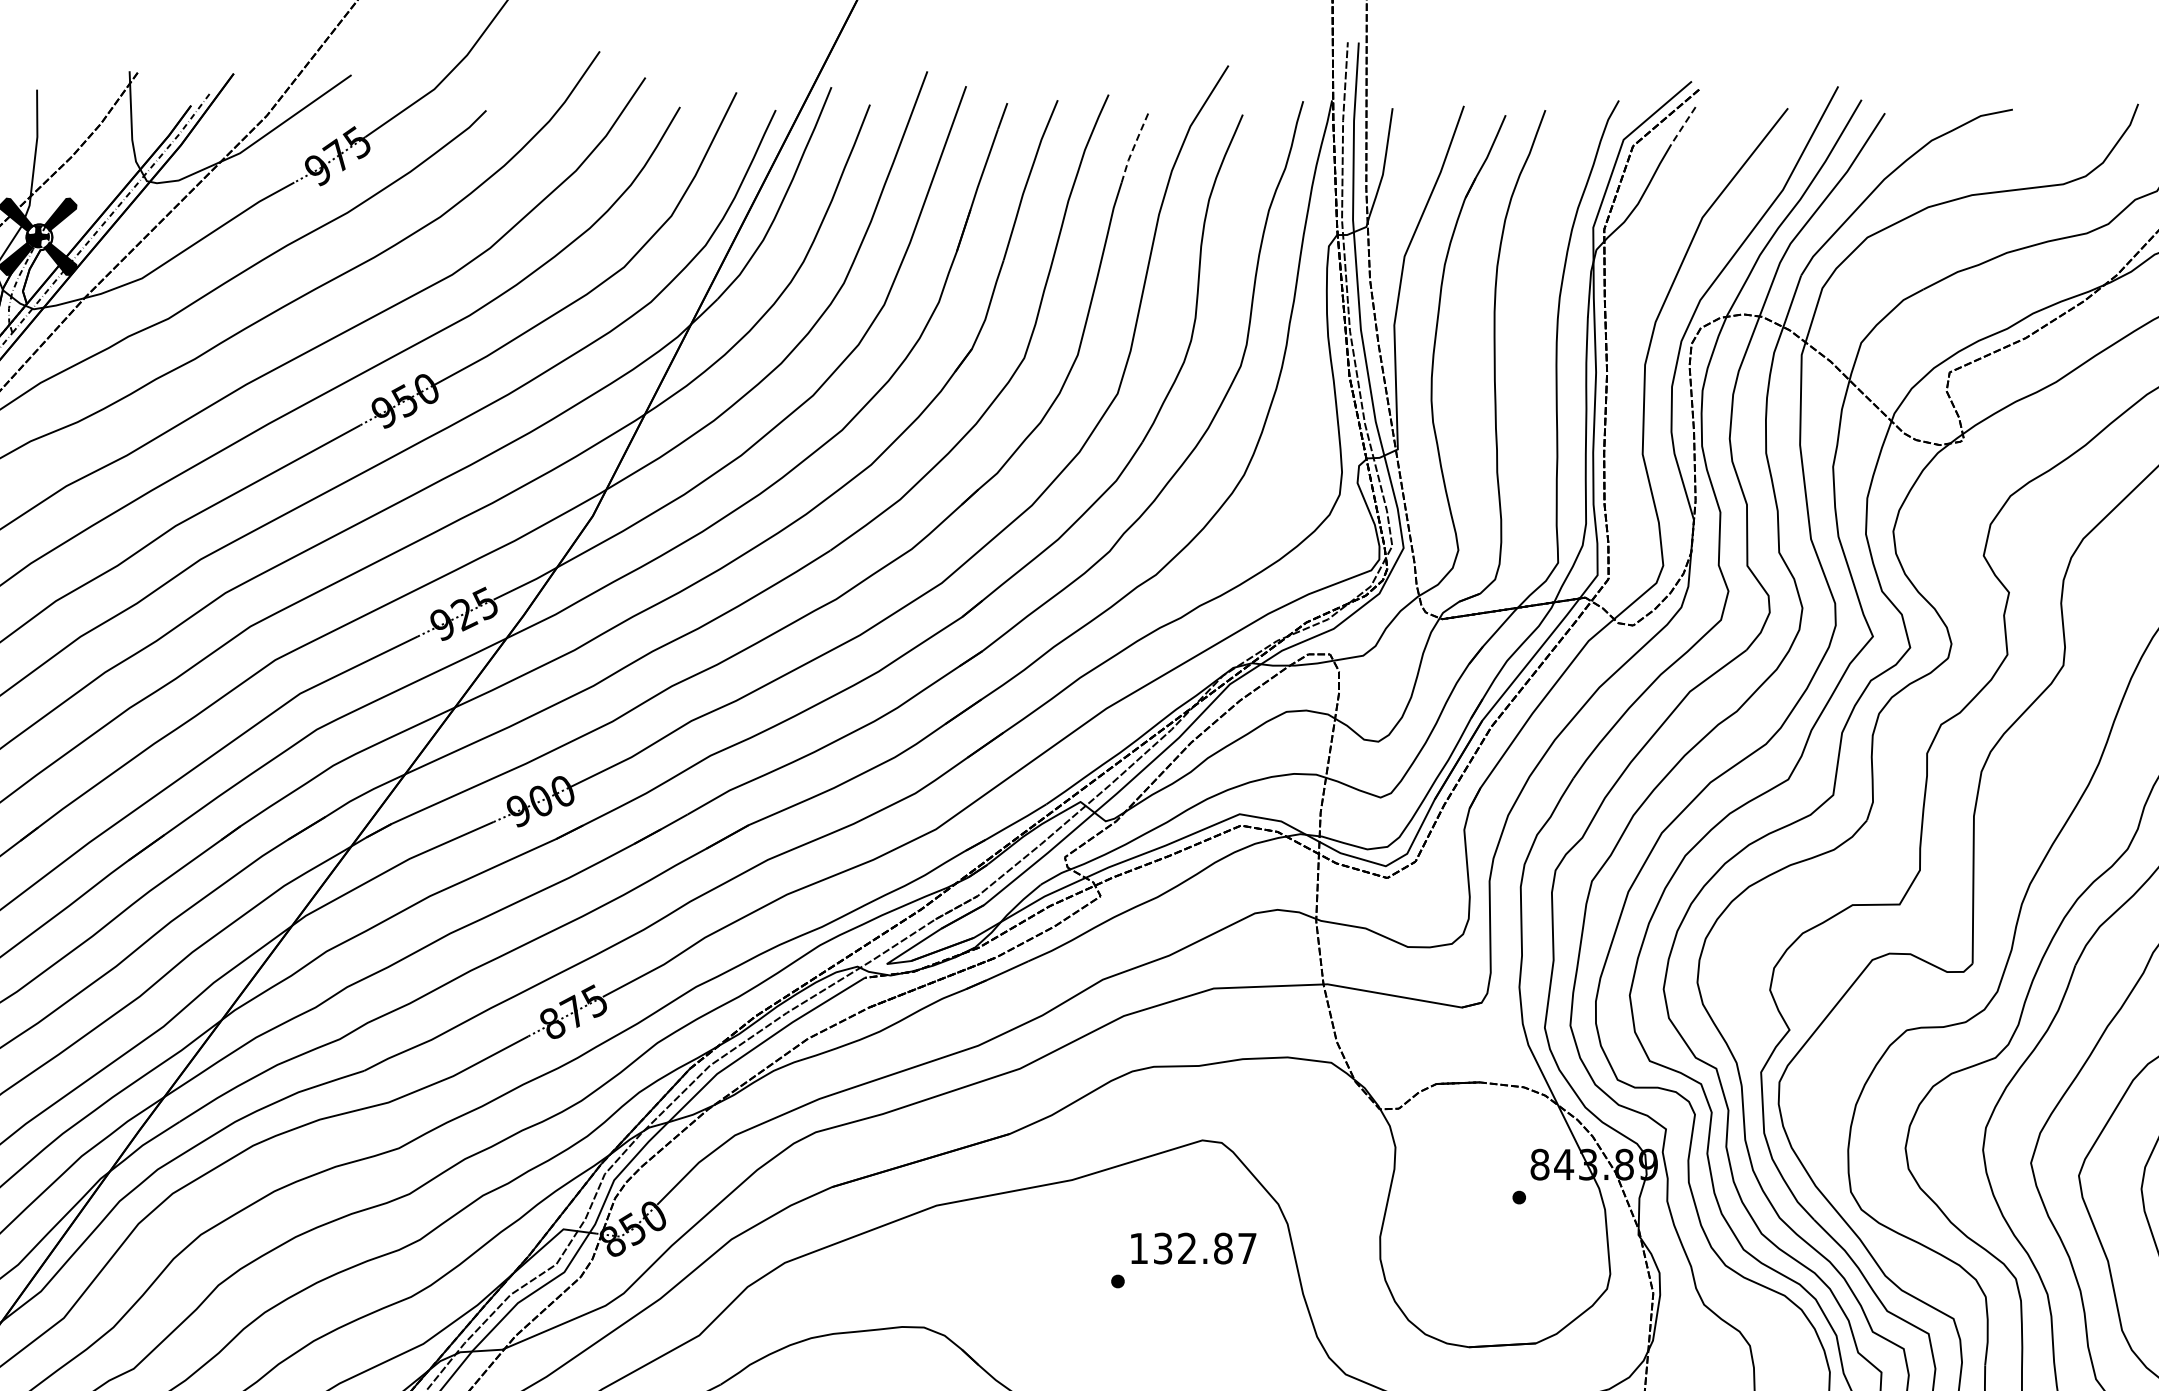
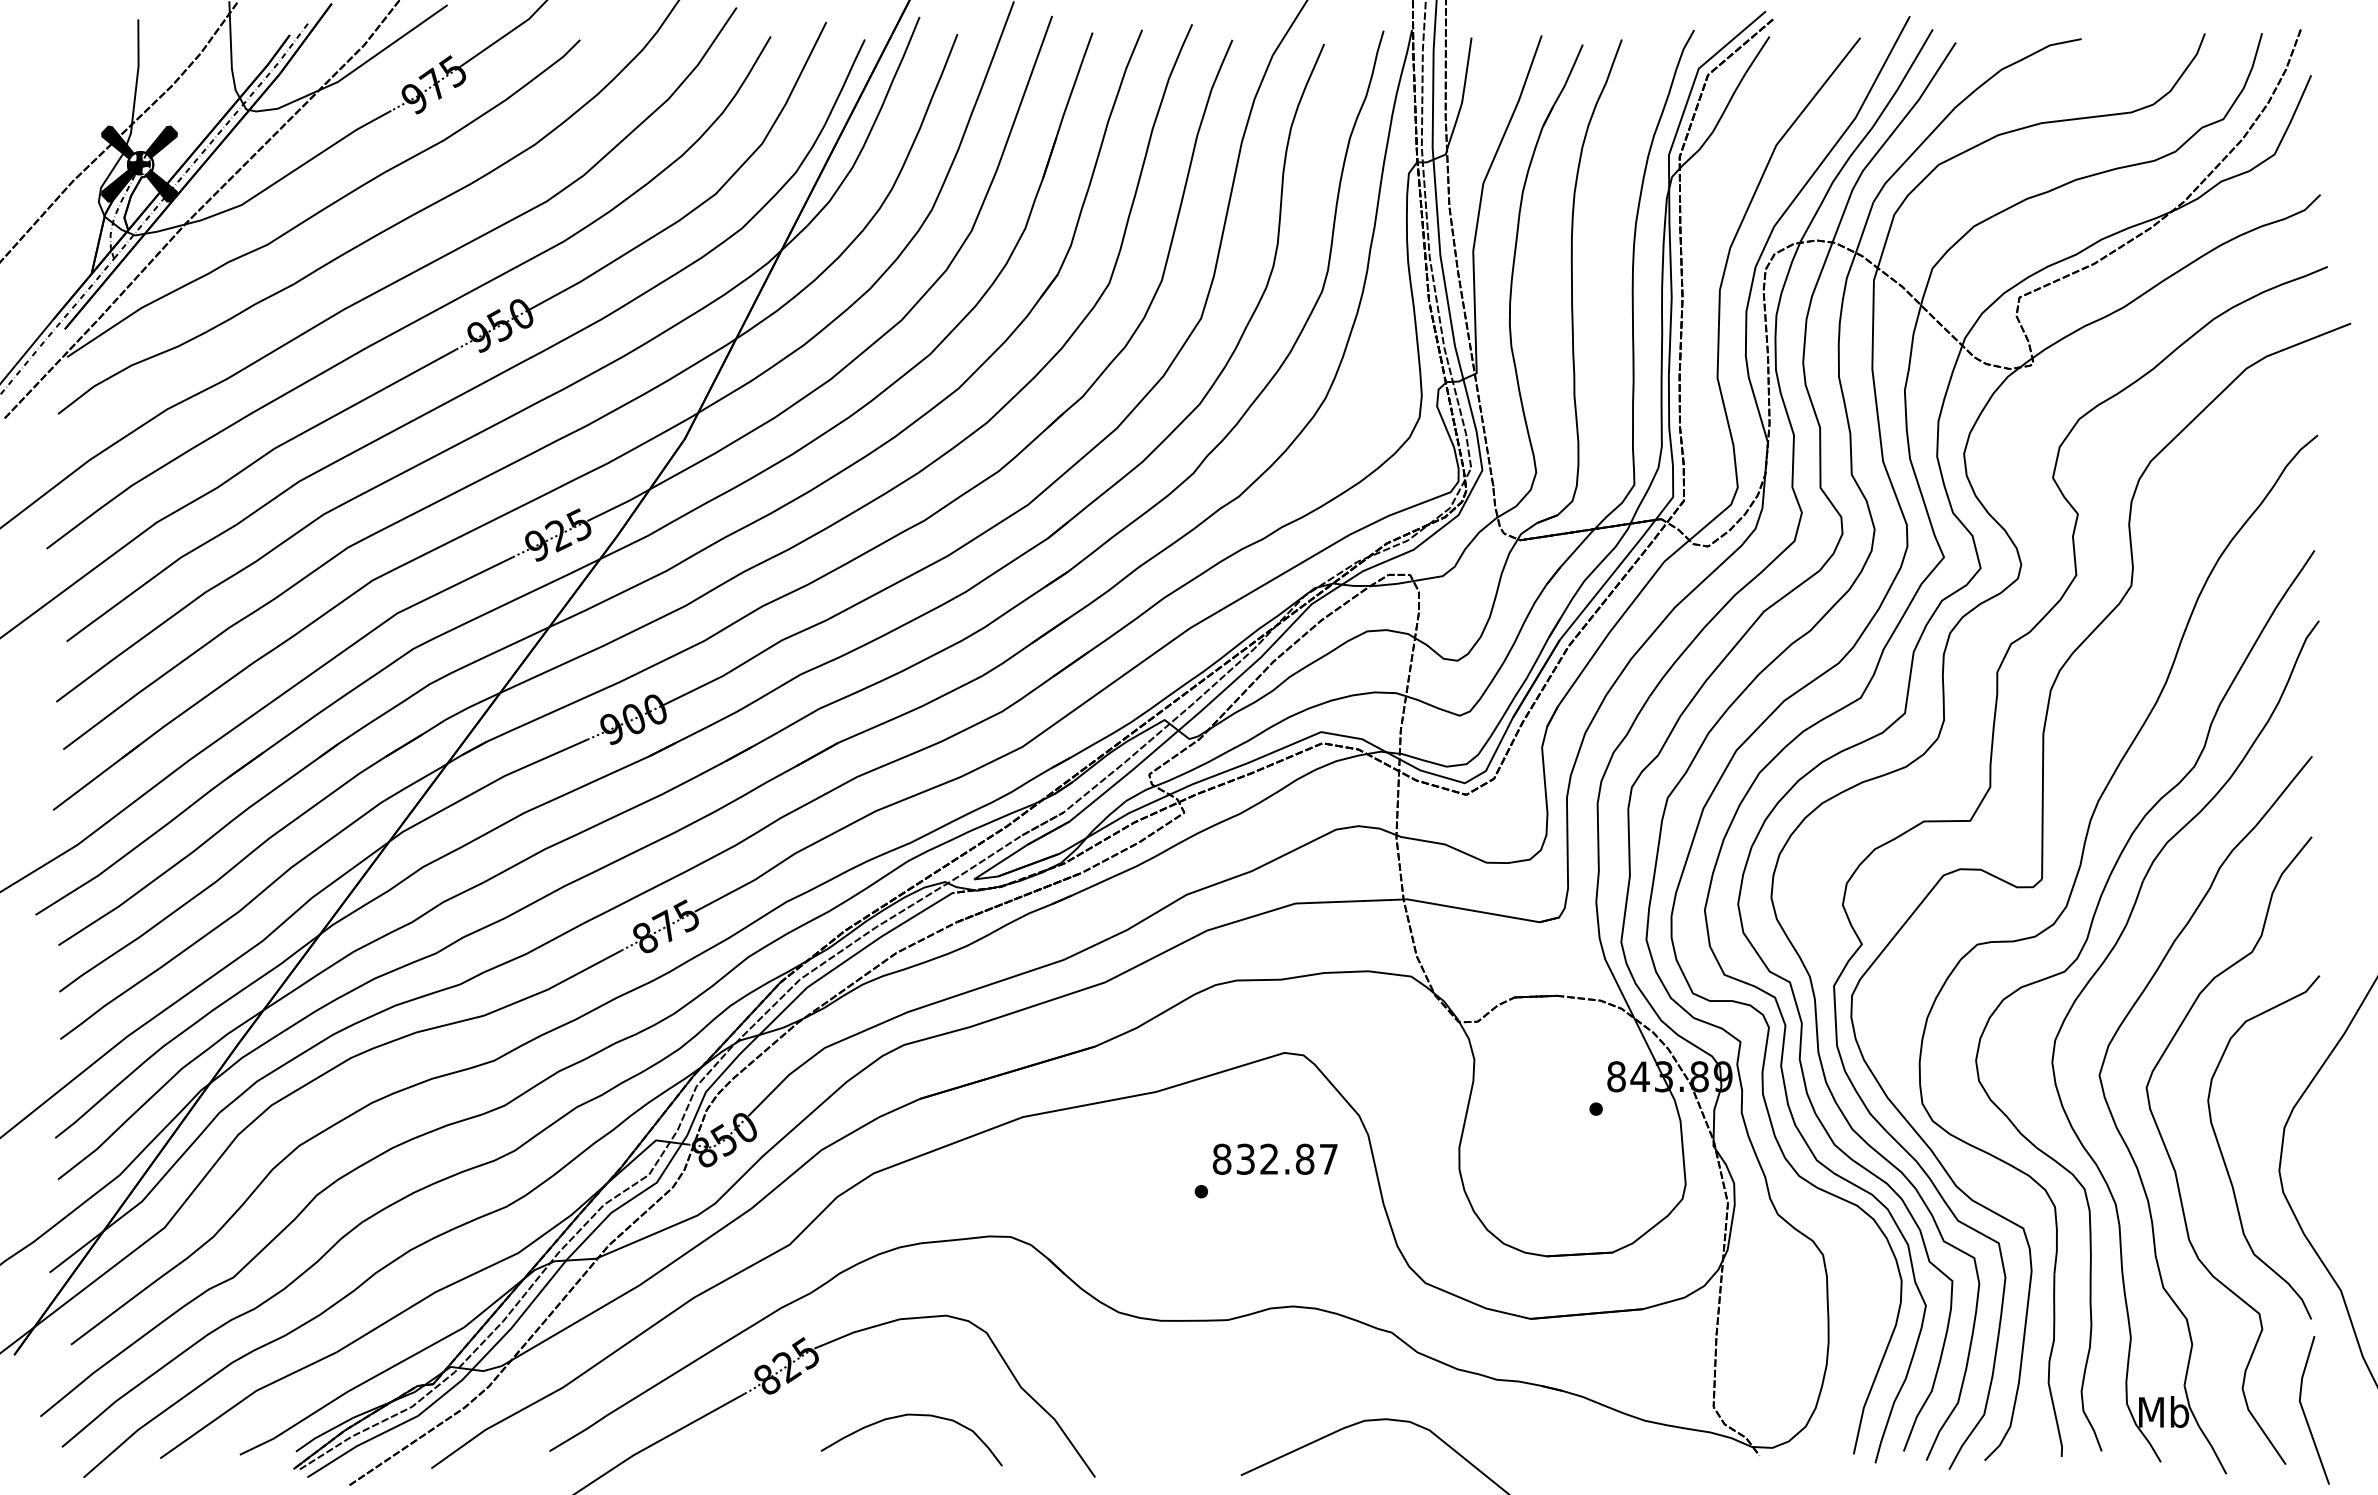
line: (1683, 126) -> (1757, 55), dashed -> solid
line: (1134, 145) -> (1217, 74), dashed -> solid
text: (1138, 1247) -> (1221, 1158), 132.87 -> 832.87

